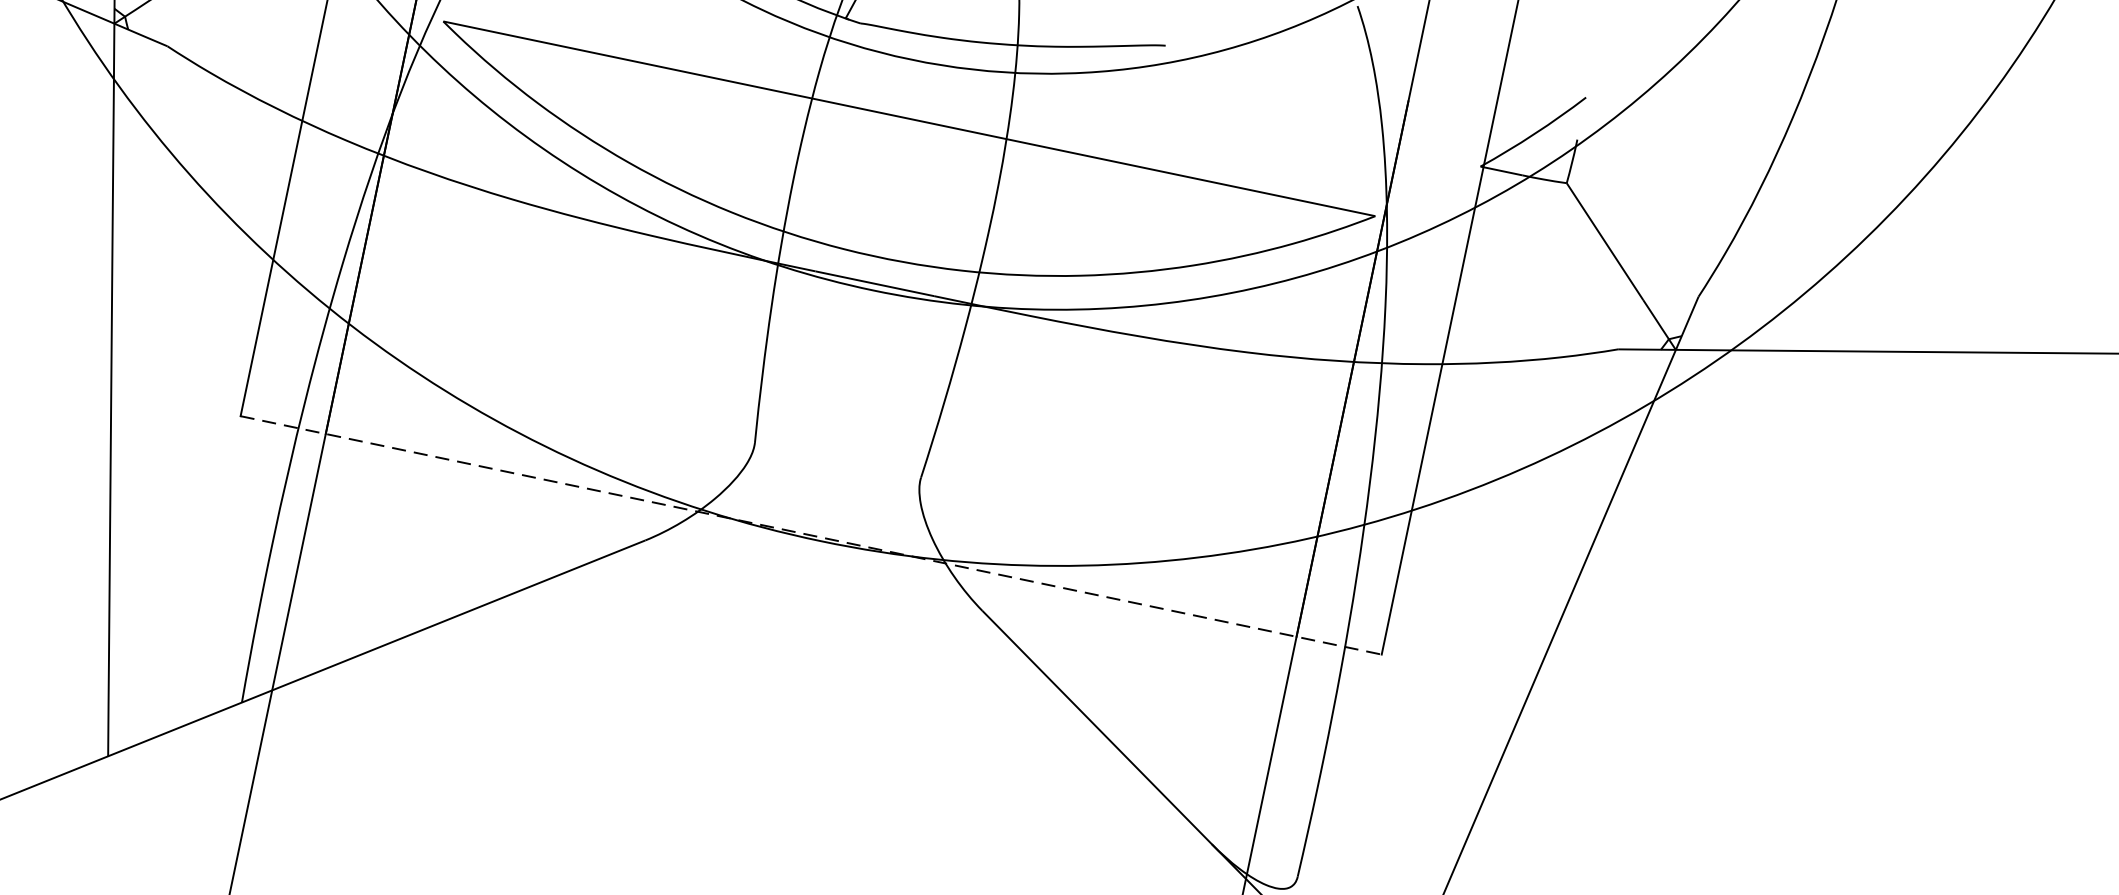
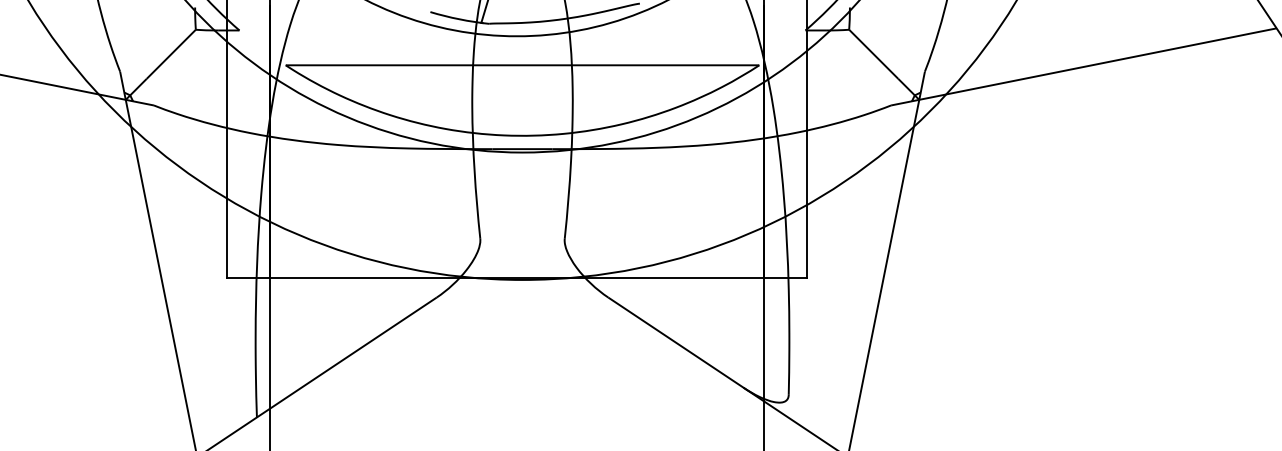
line: (811, 536) -> (517, 278), dashed -> solid

